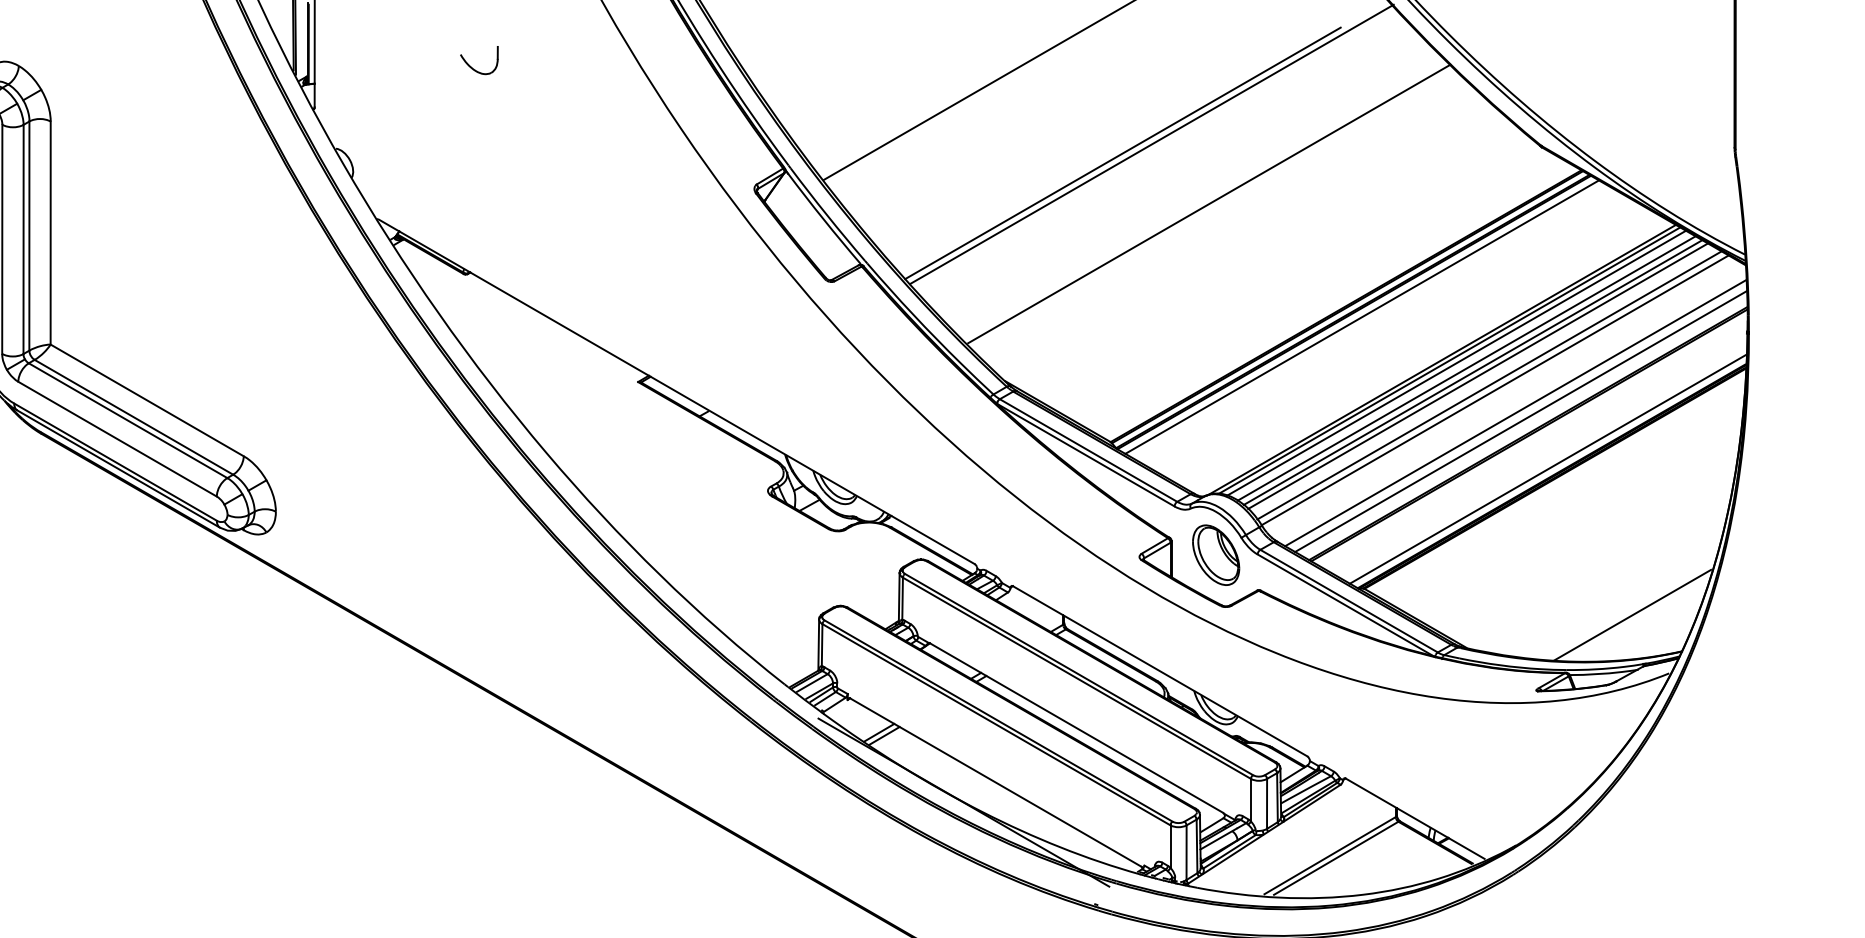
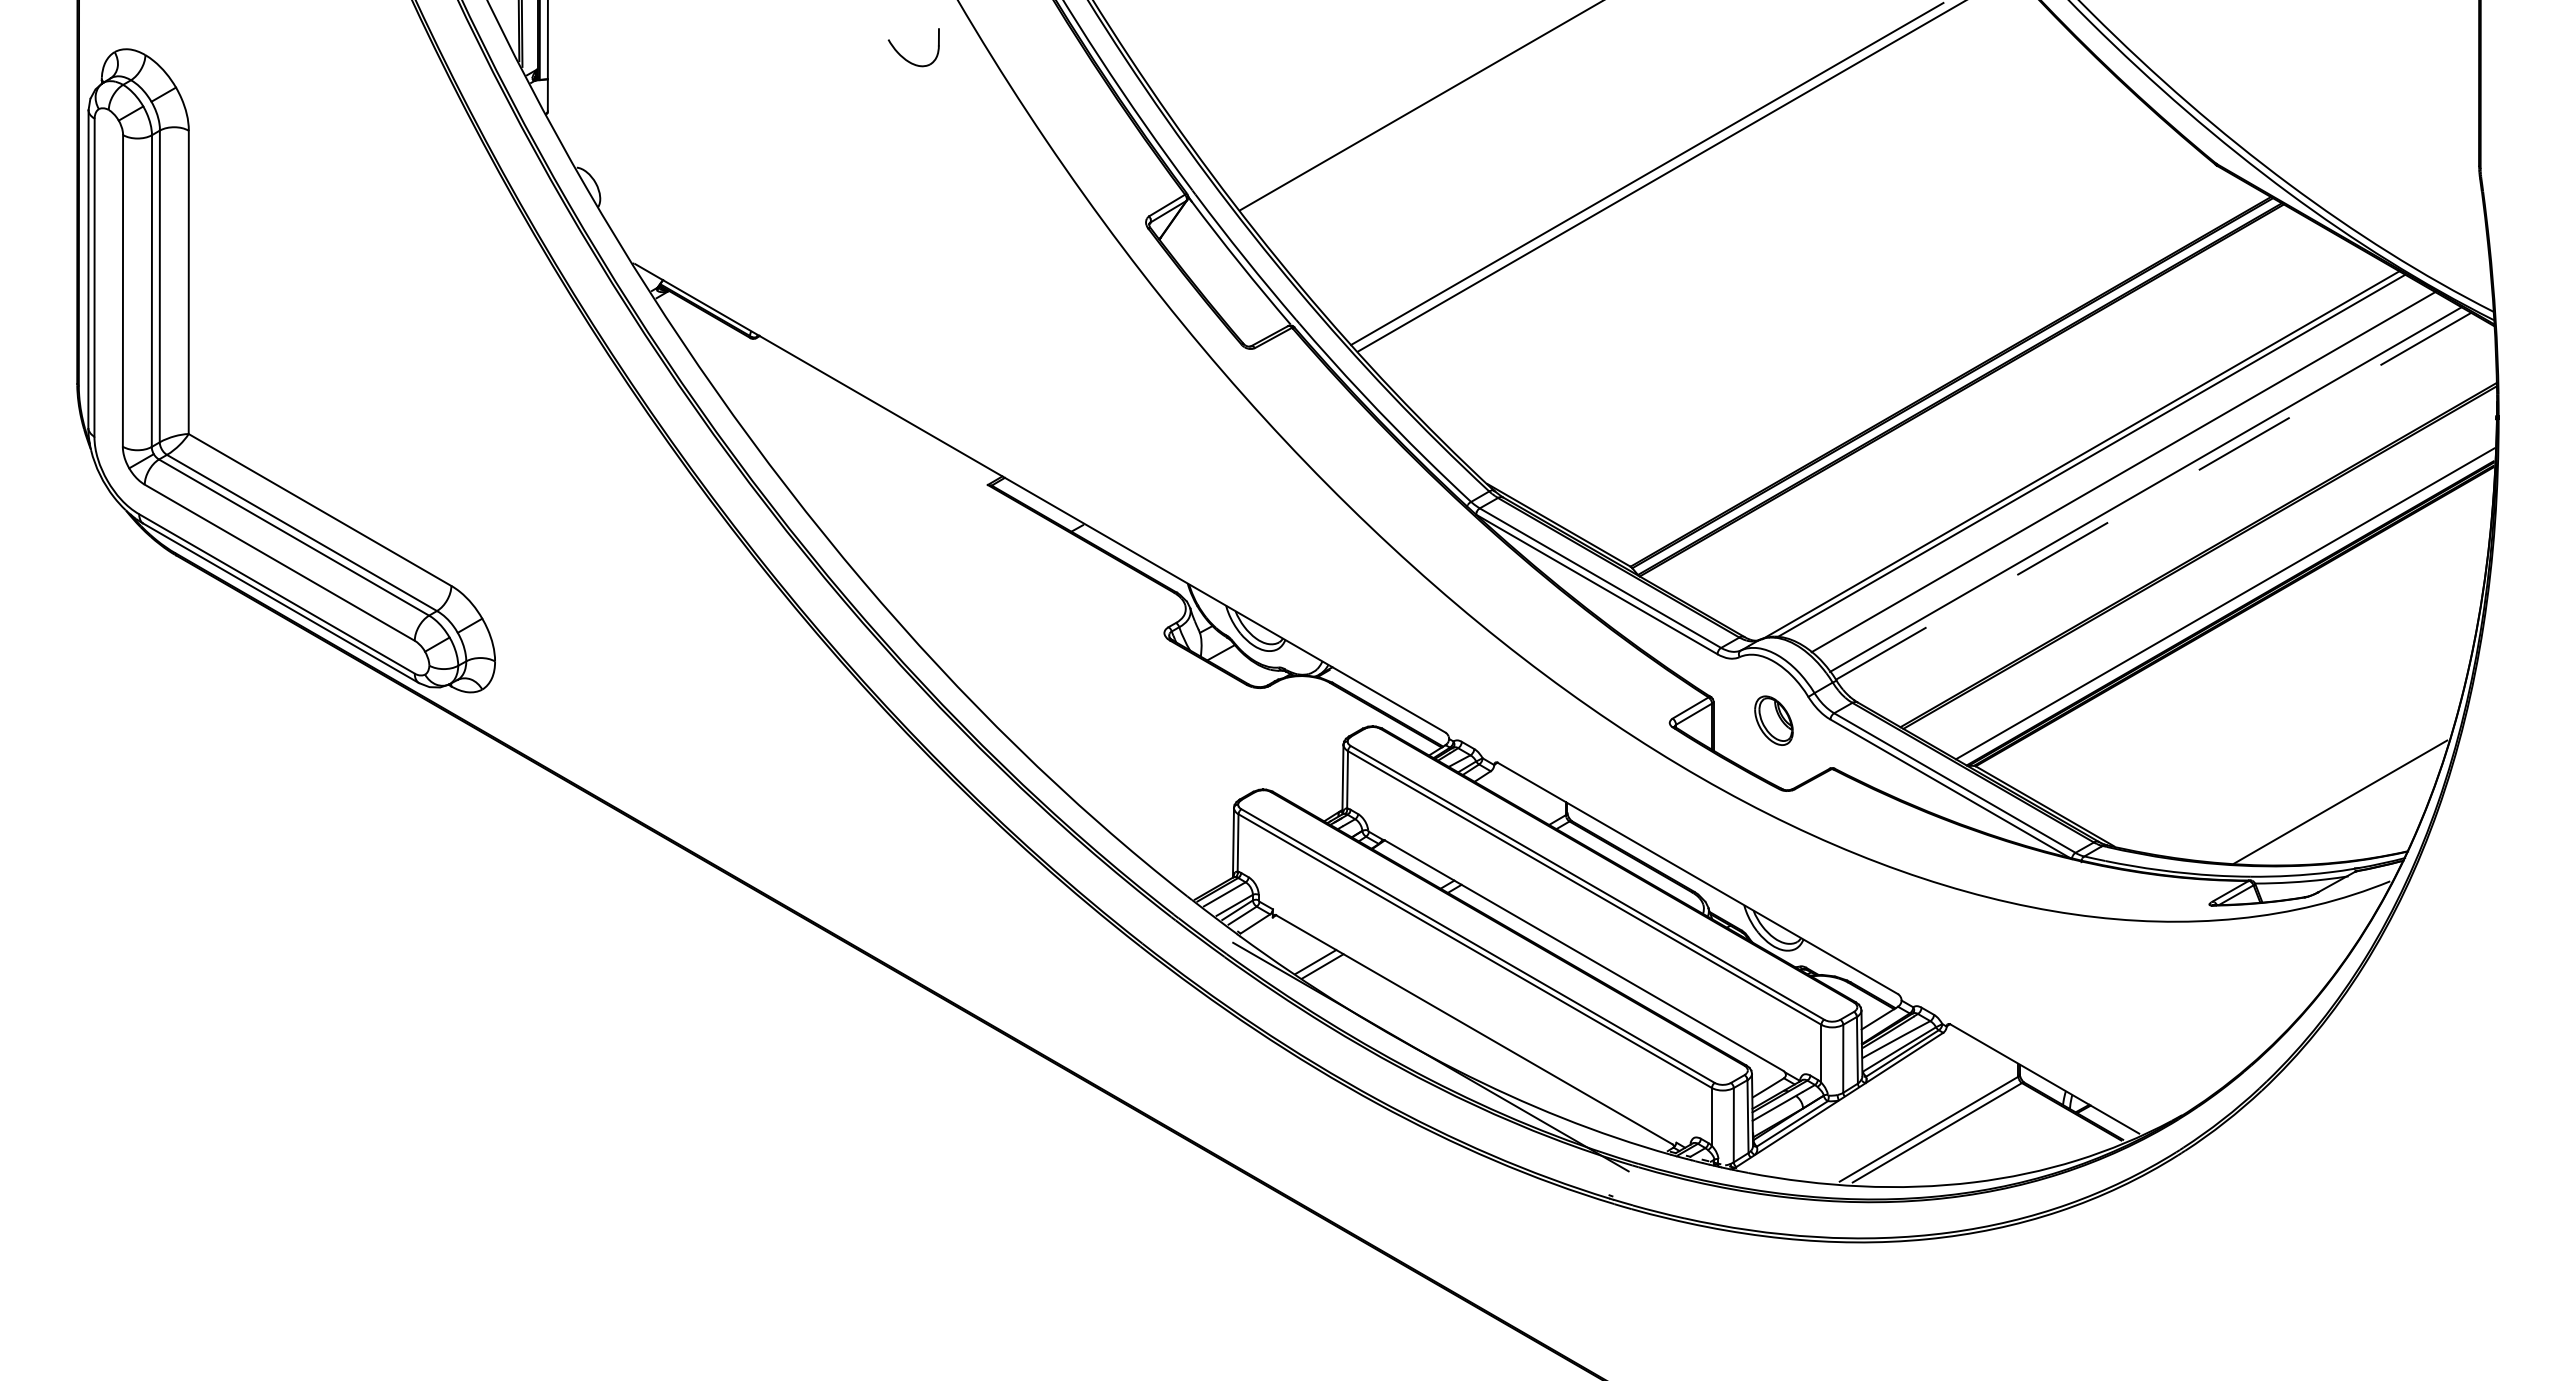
part: (474, 69) -> (907, 59), moved
line: (1209, 203) -> (1764, 242), removed
line: (1362, 316) -> (1972, 396), removed
line: (1456, 363) -> (2101, 459), removed
line: (1466, 368) -> (2114, 466), removed
line: (1477, 375) -> (2129, 476), removed
line: (1495, 390) -> (2153, 496), solid -> dashed
line: (1515, 413) -> (2181, 527), removed
line: (1520, 421) -> (2188, 538), removed
part: (1215, 555) -> (1773, 720), size x0.6

